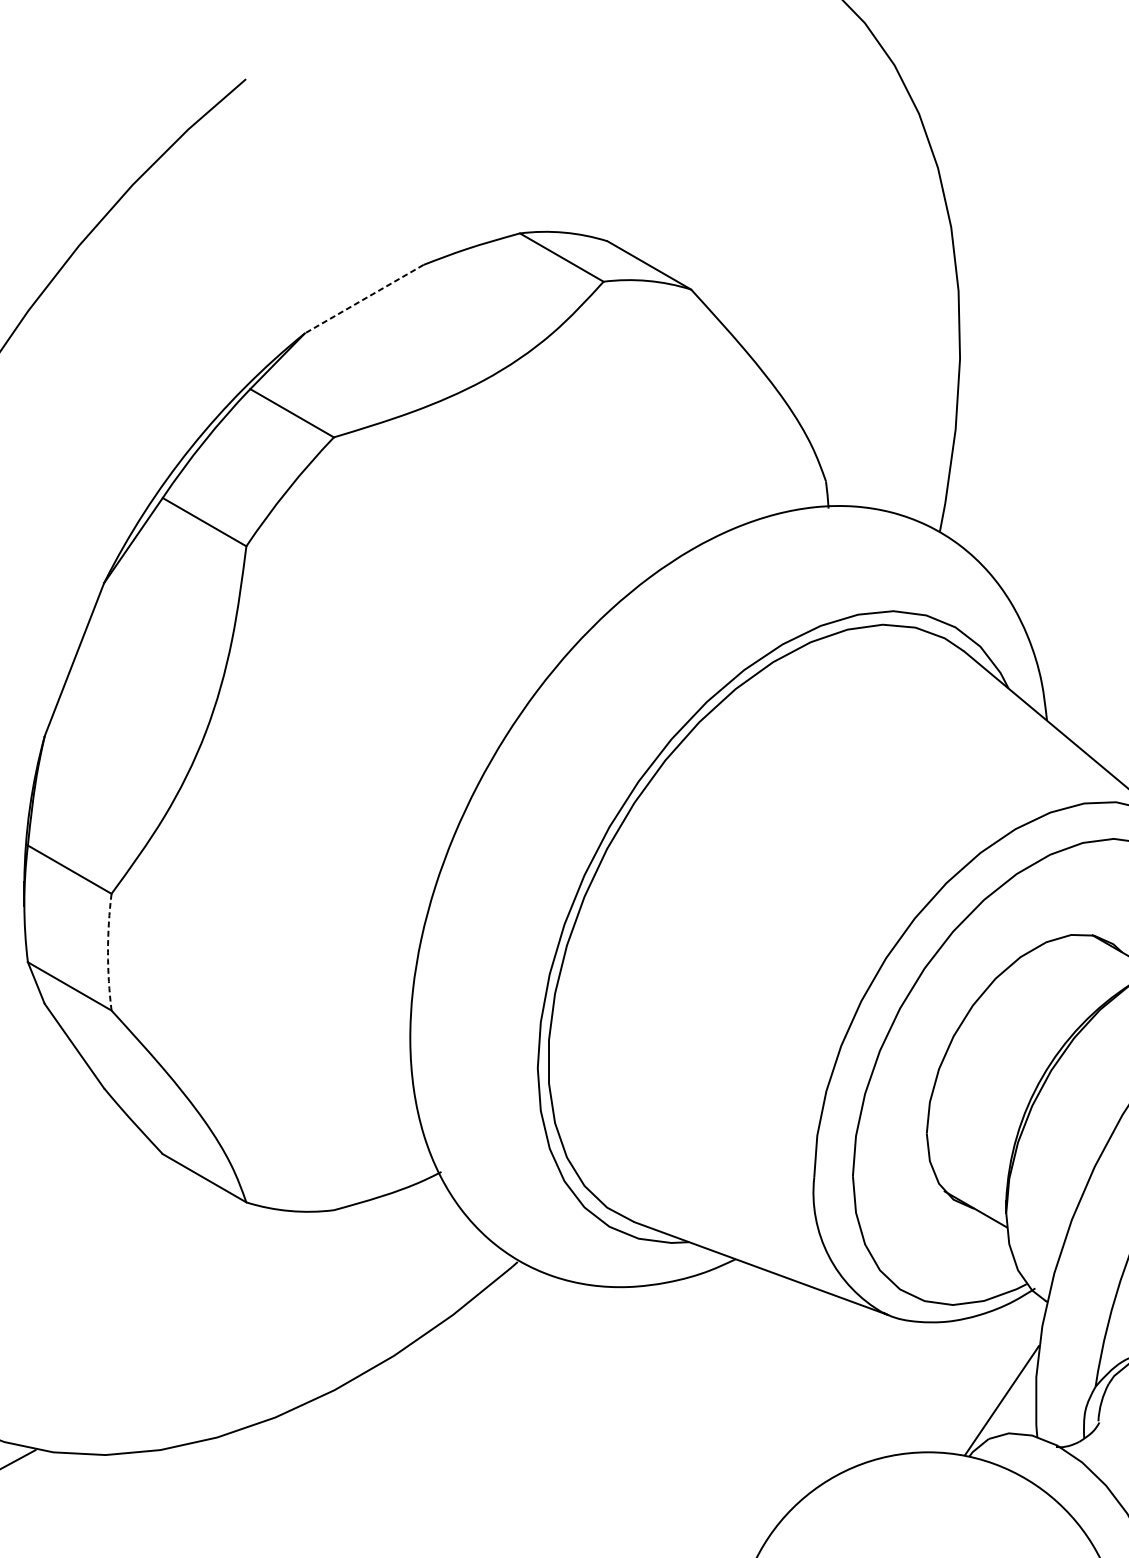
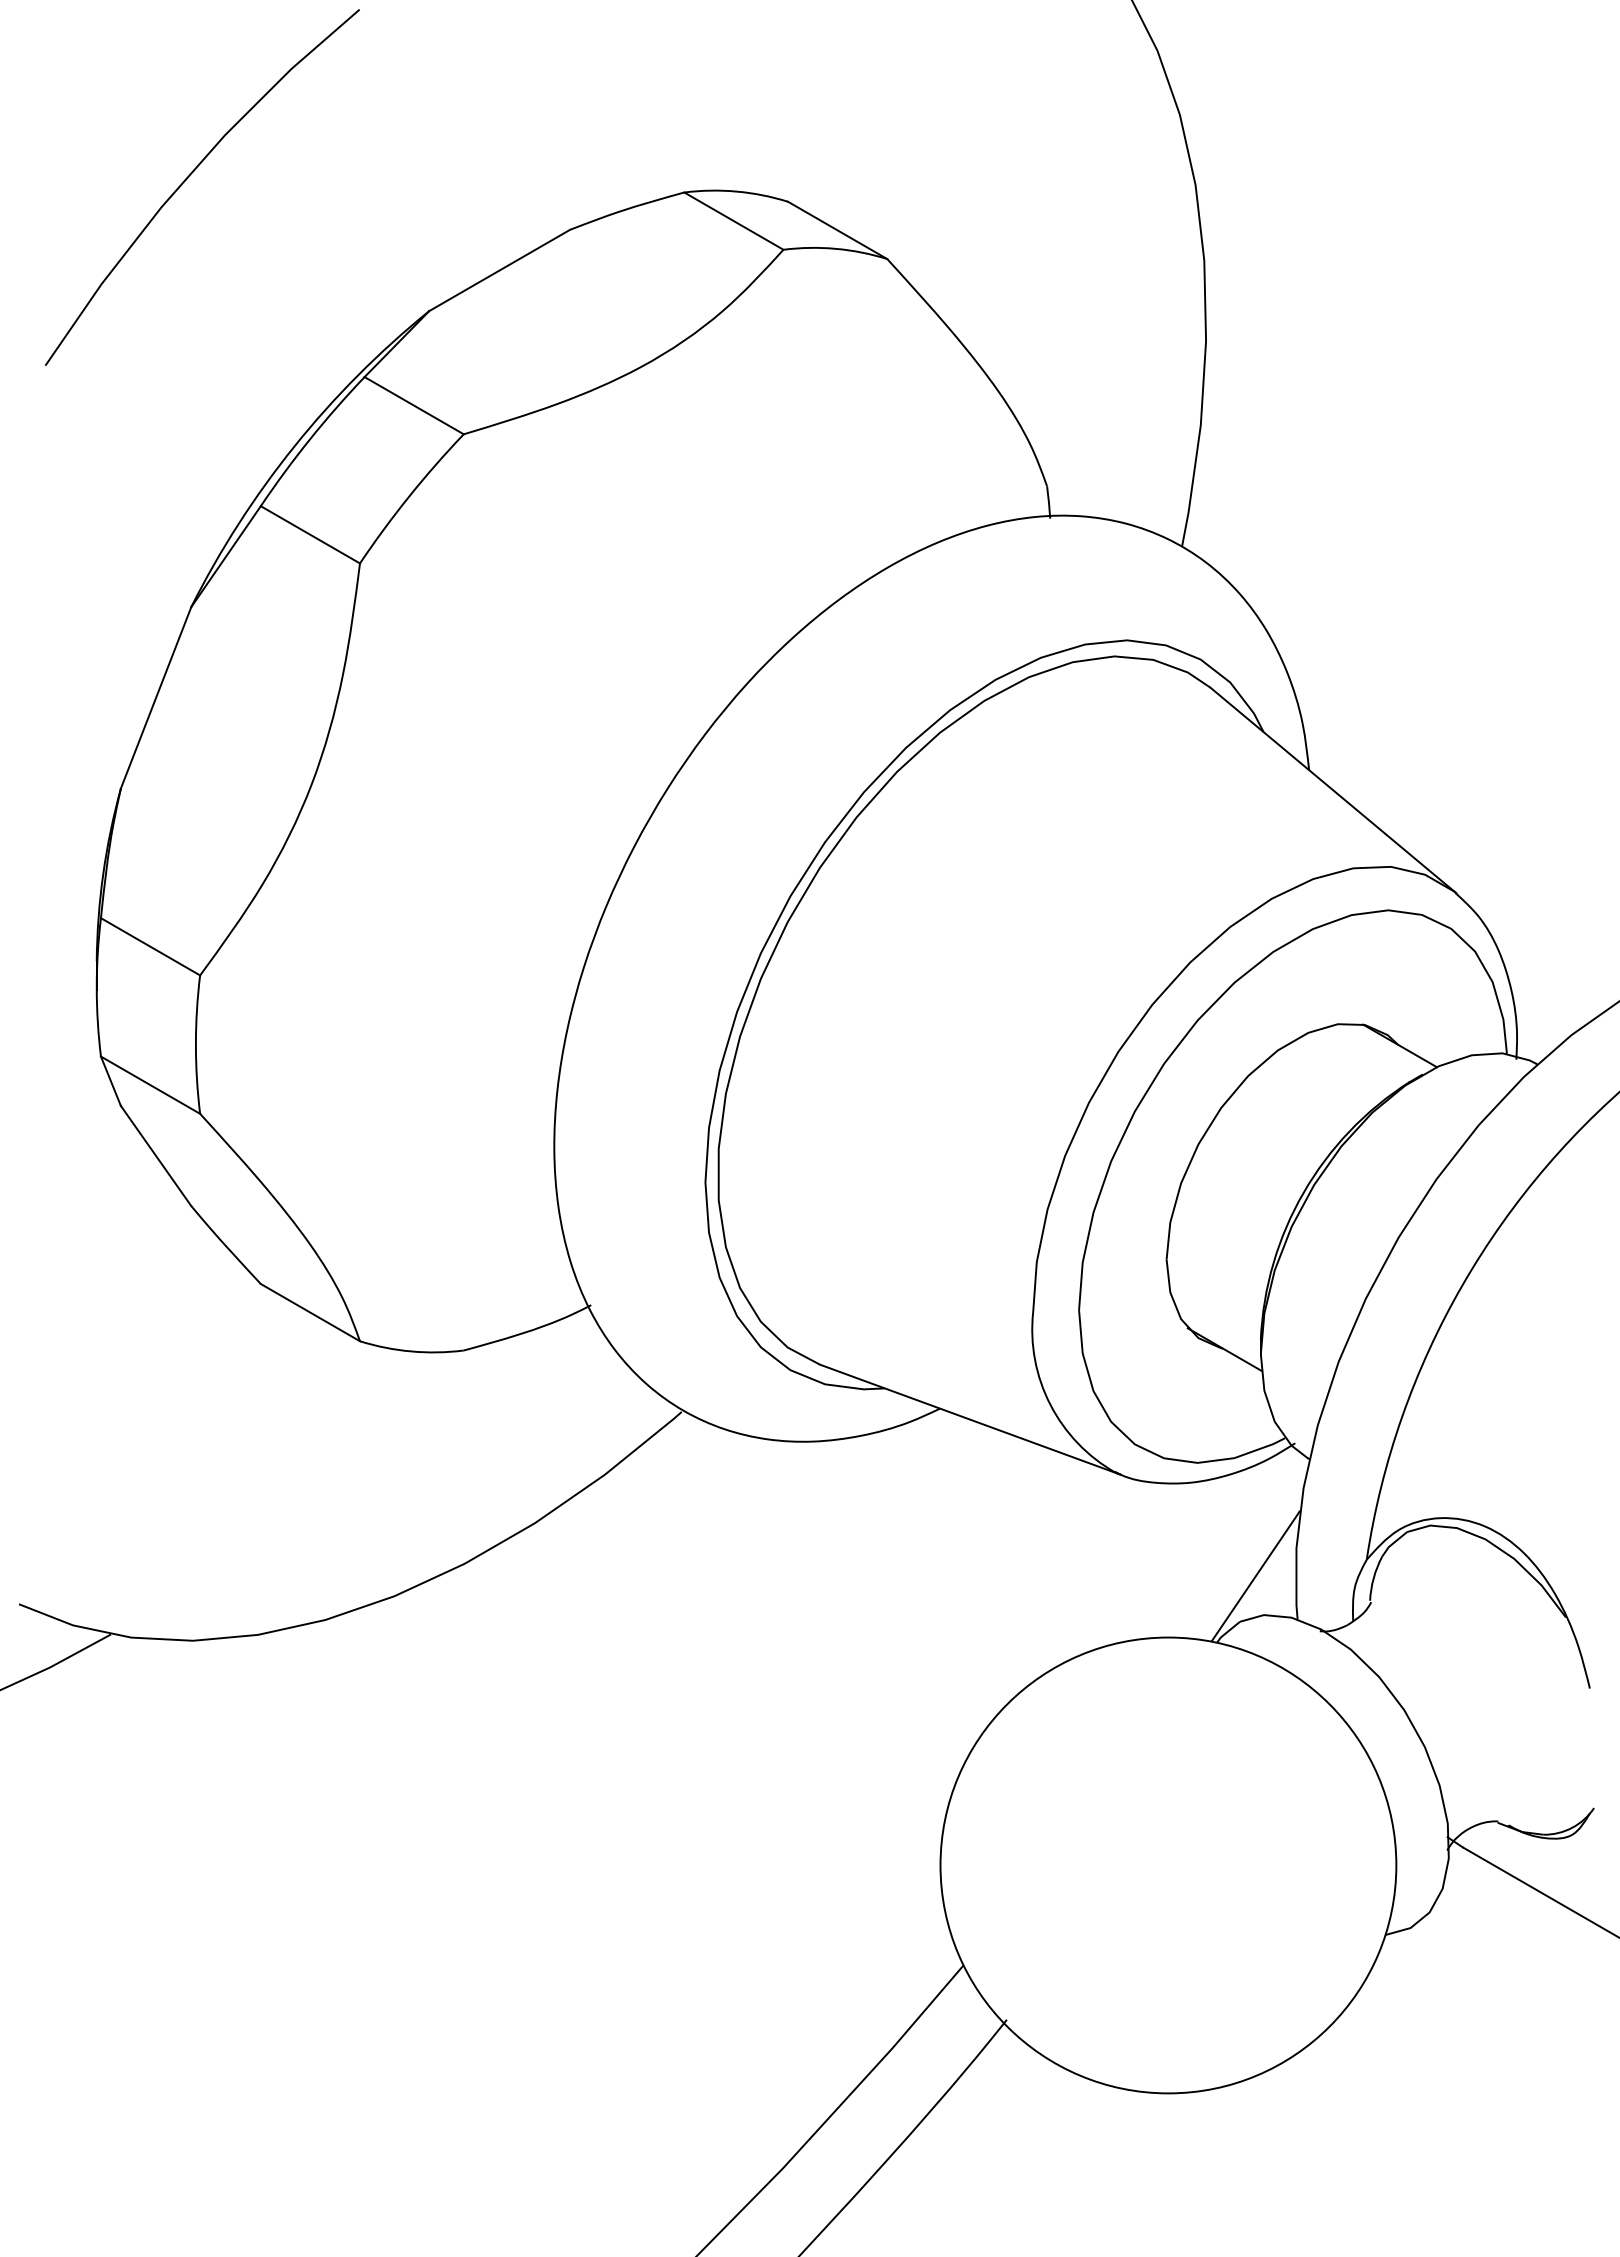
line: (364, 299) -> (499, 270), dashed -> solid
arc: (107, 952) -> (195, 1044), dashed -> solid

